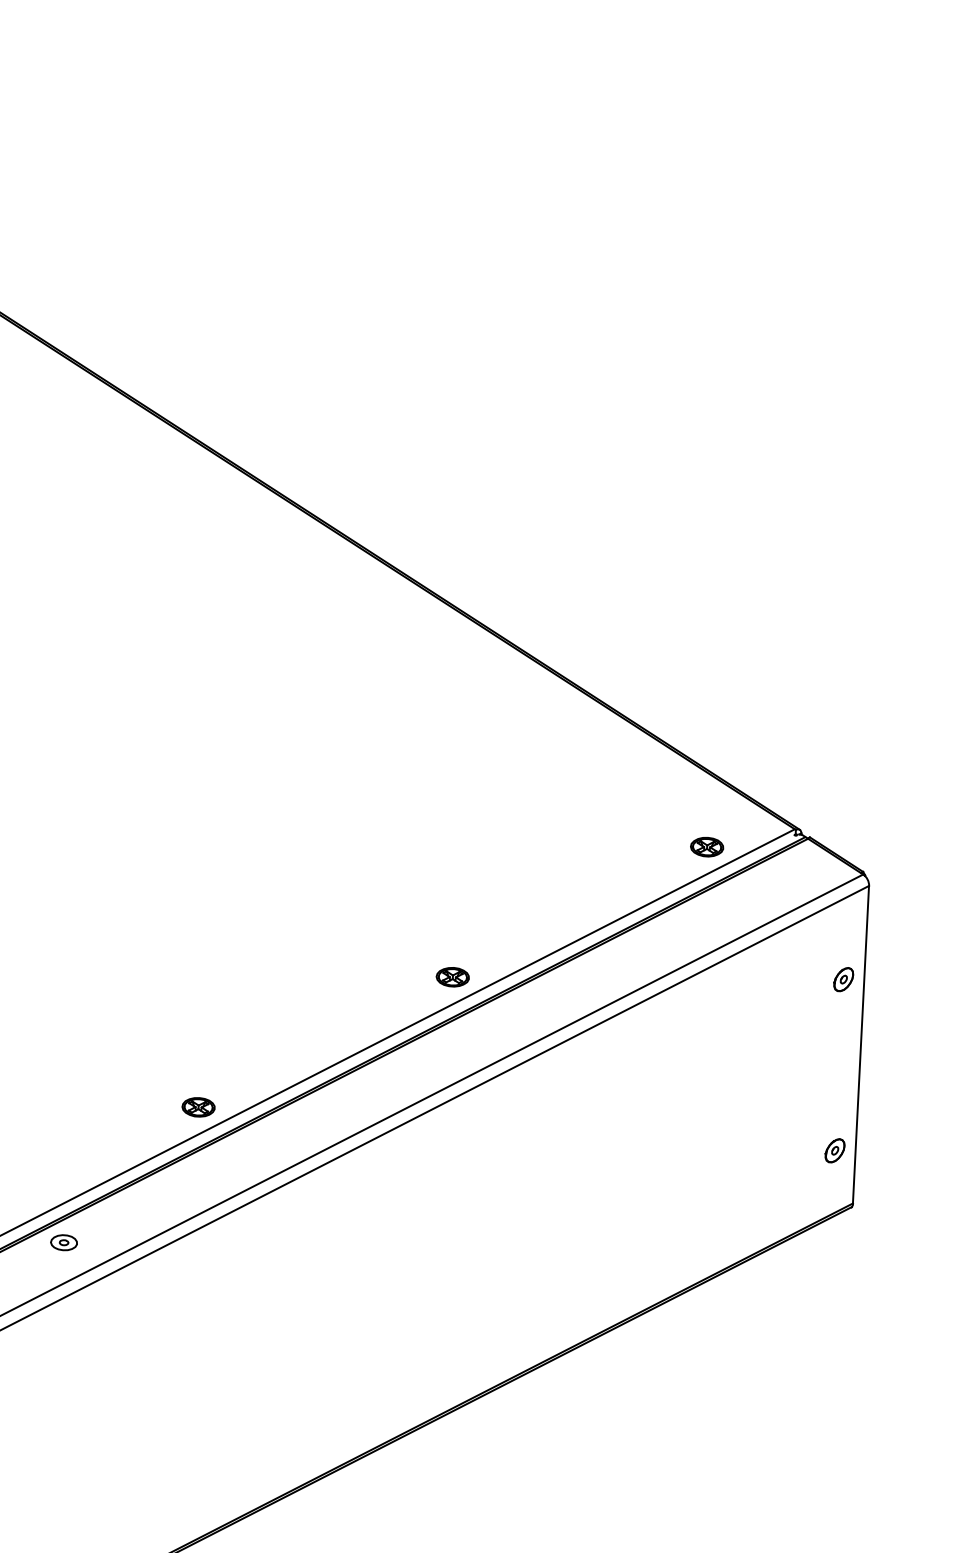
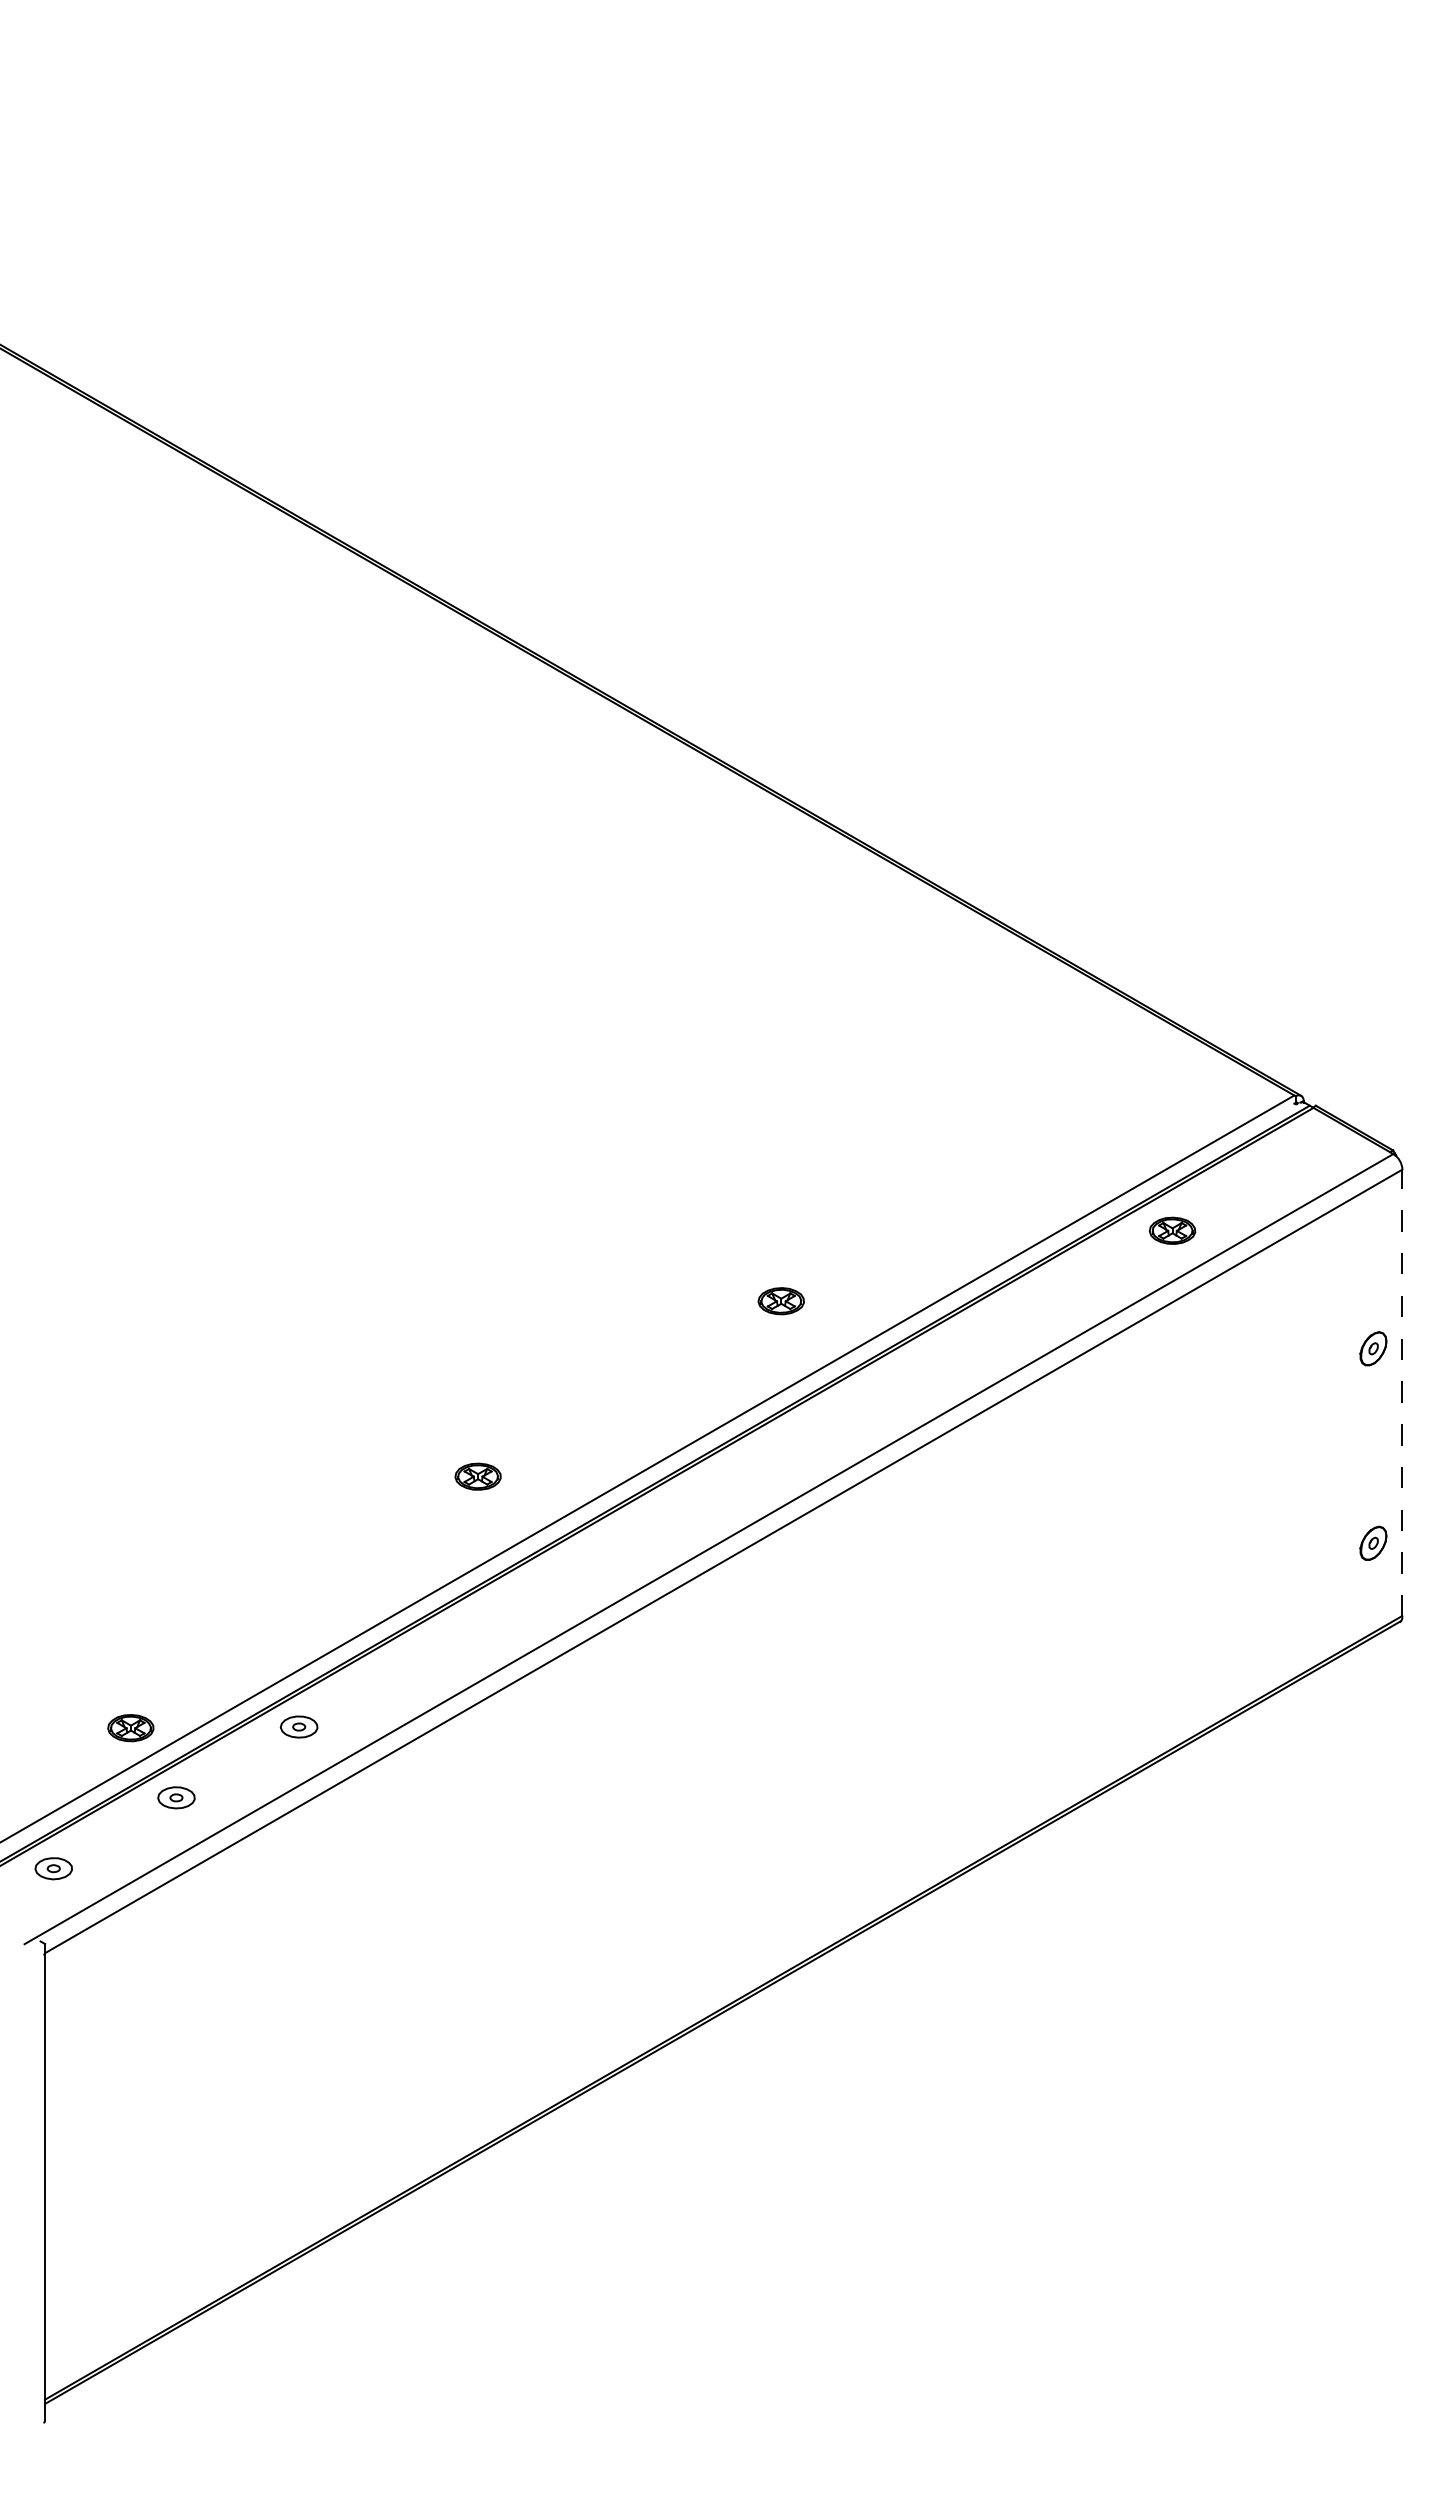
part: (707, 846) -> (1172, 1230), moved
part: (452, 977) -> (780, 1301), moved
part: (843, 979) -> (1373, 1348), moved
line: (861, 1044) -> (1402, 1392), solid -> dashed
part: (198, 1107) -> (477, 1476), moved

